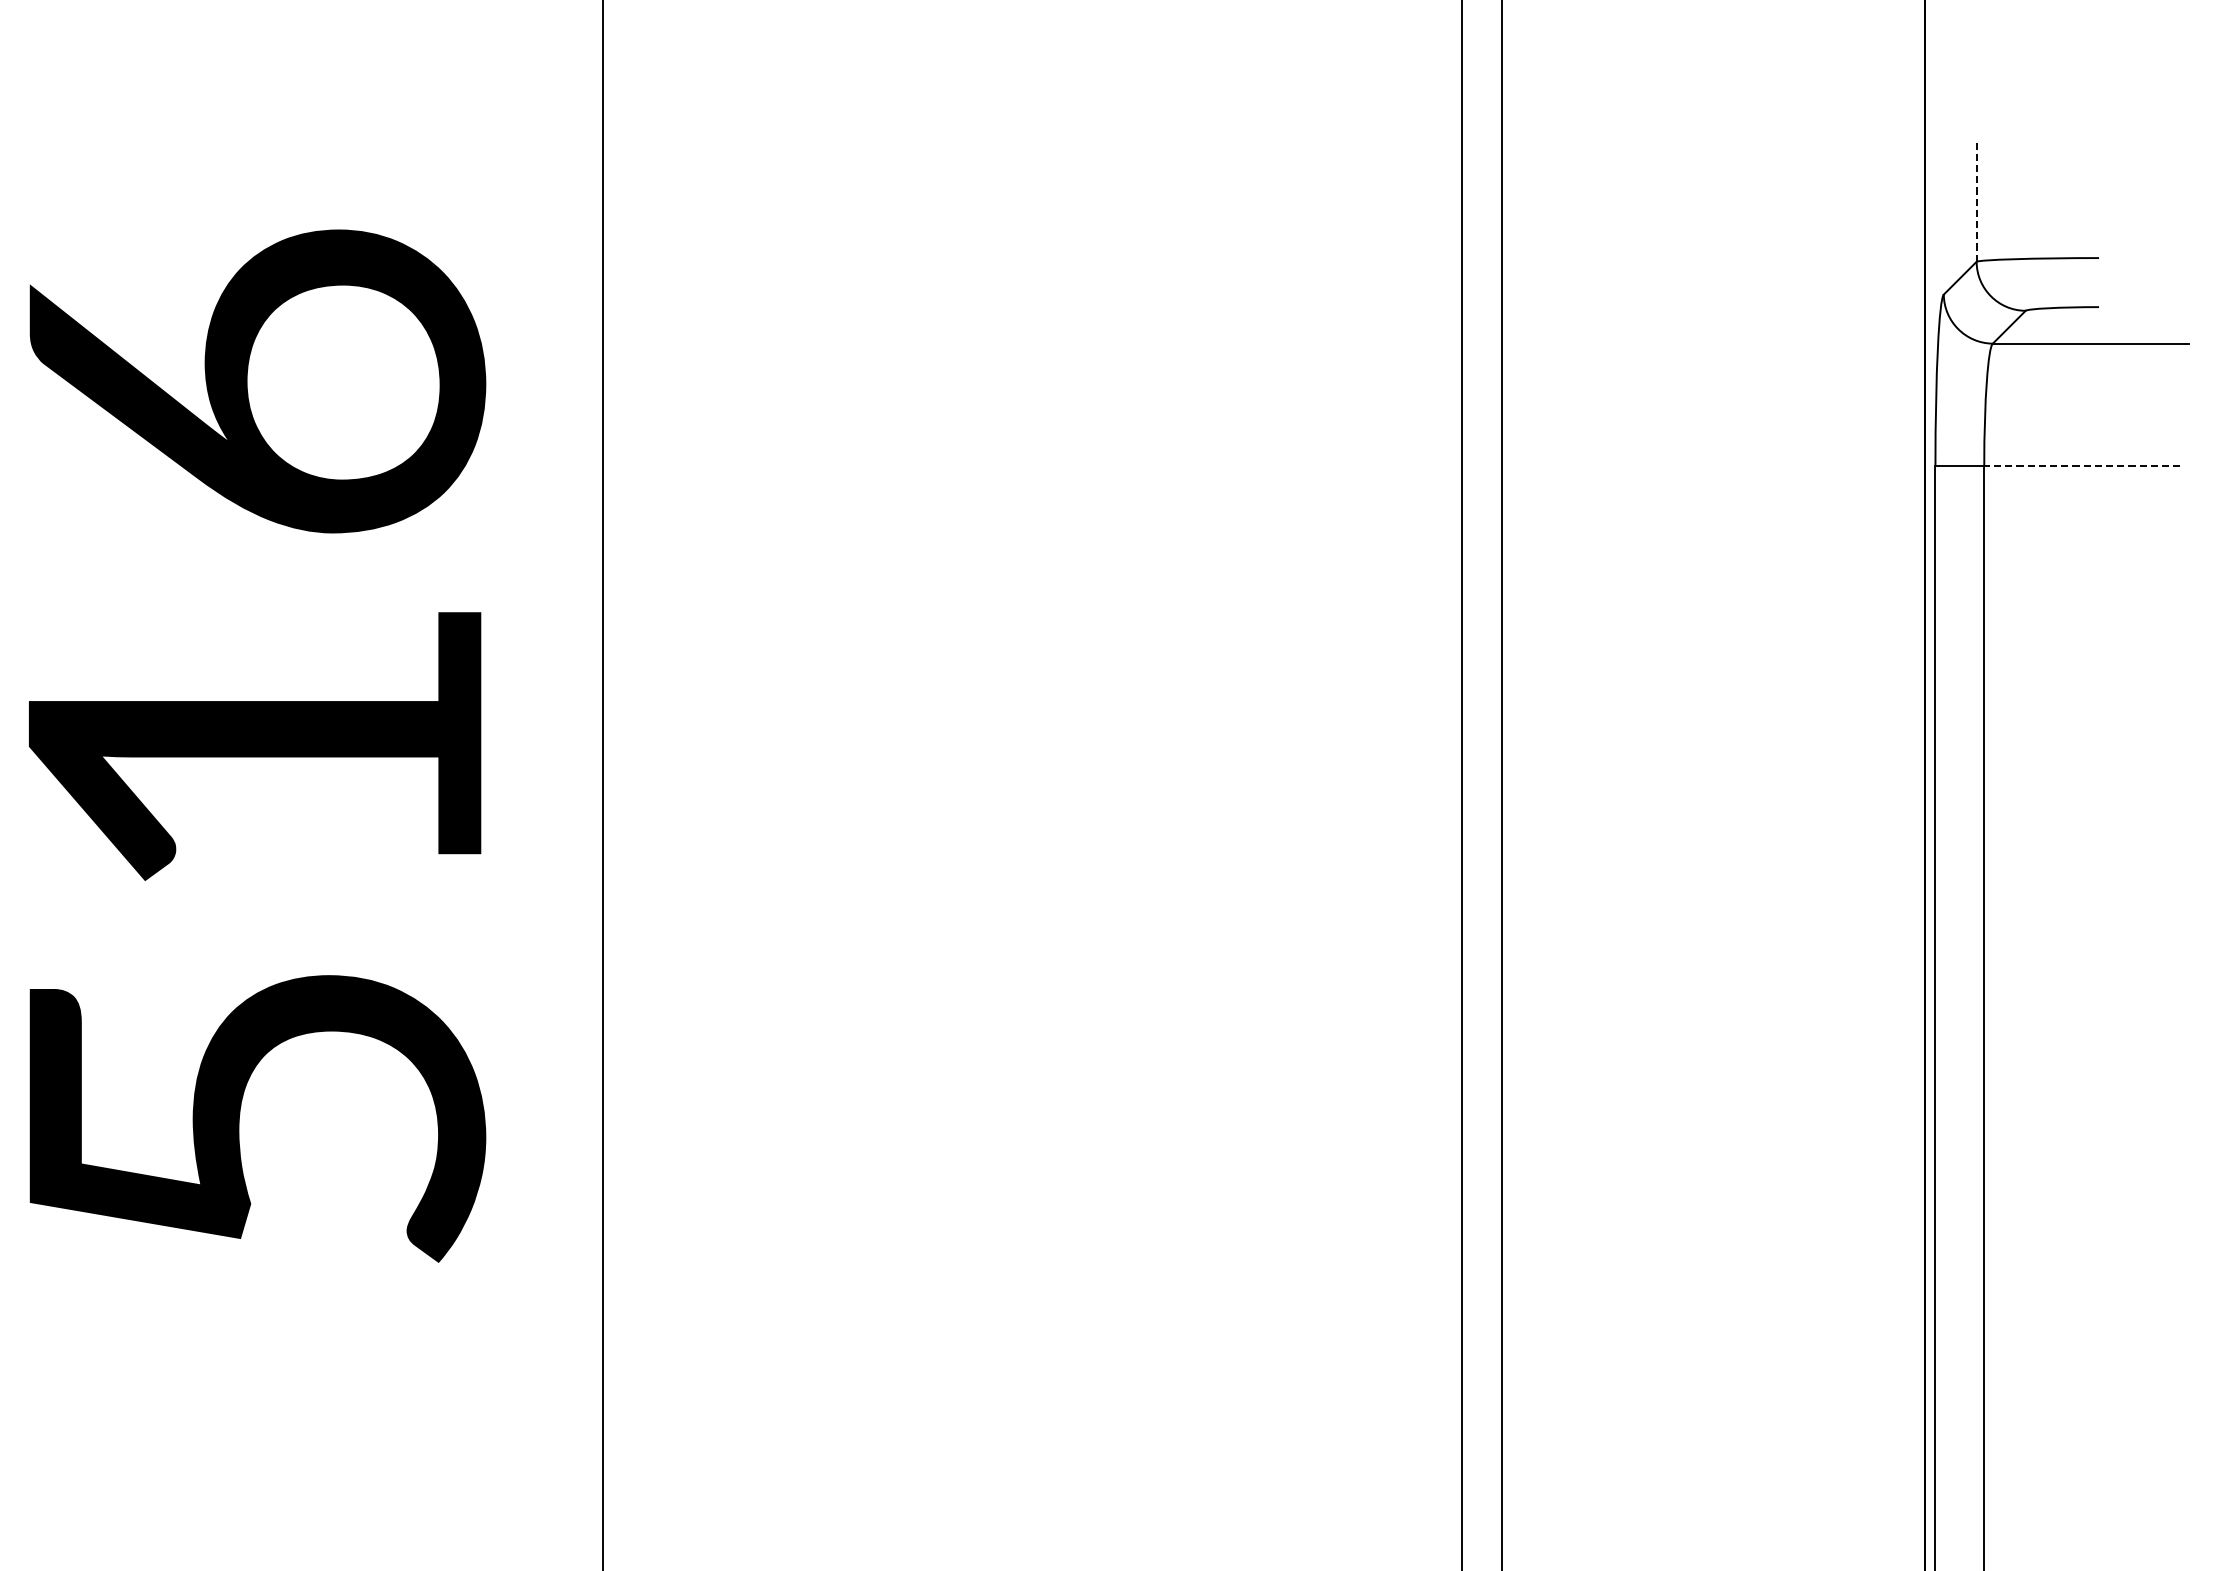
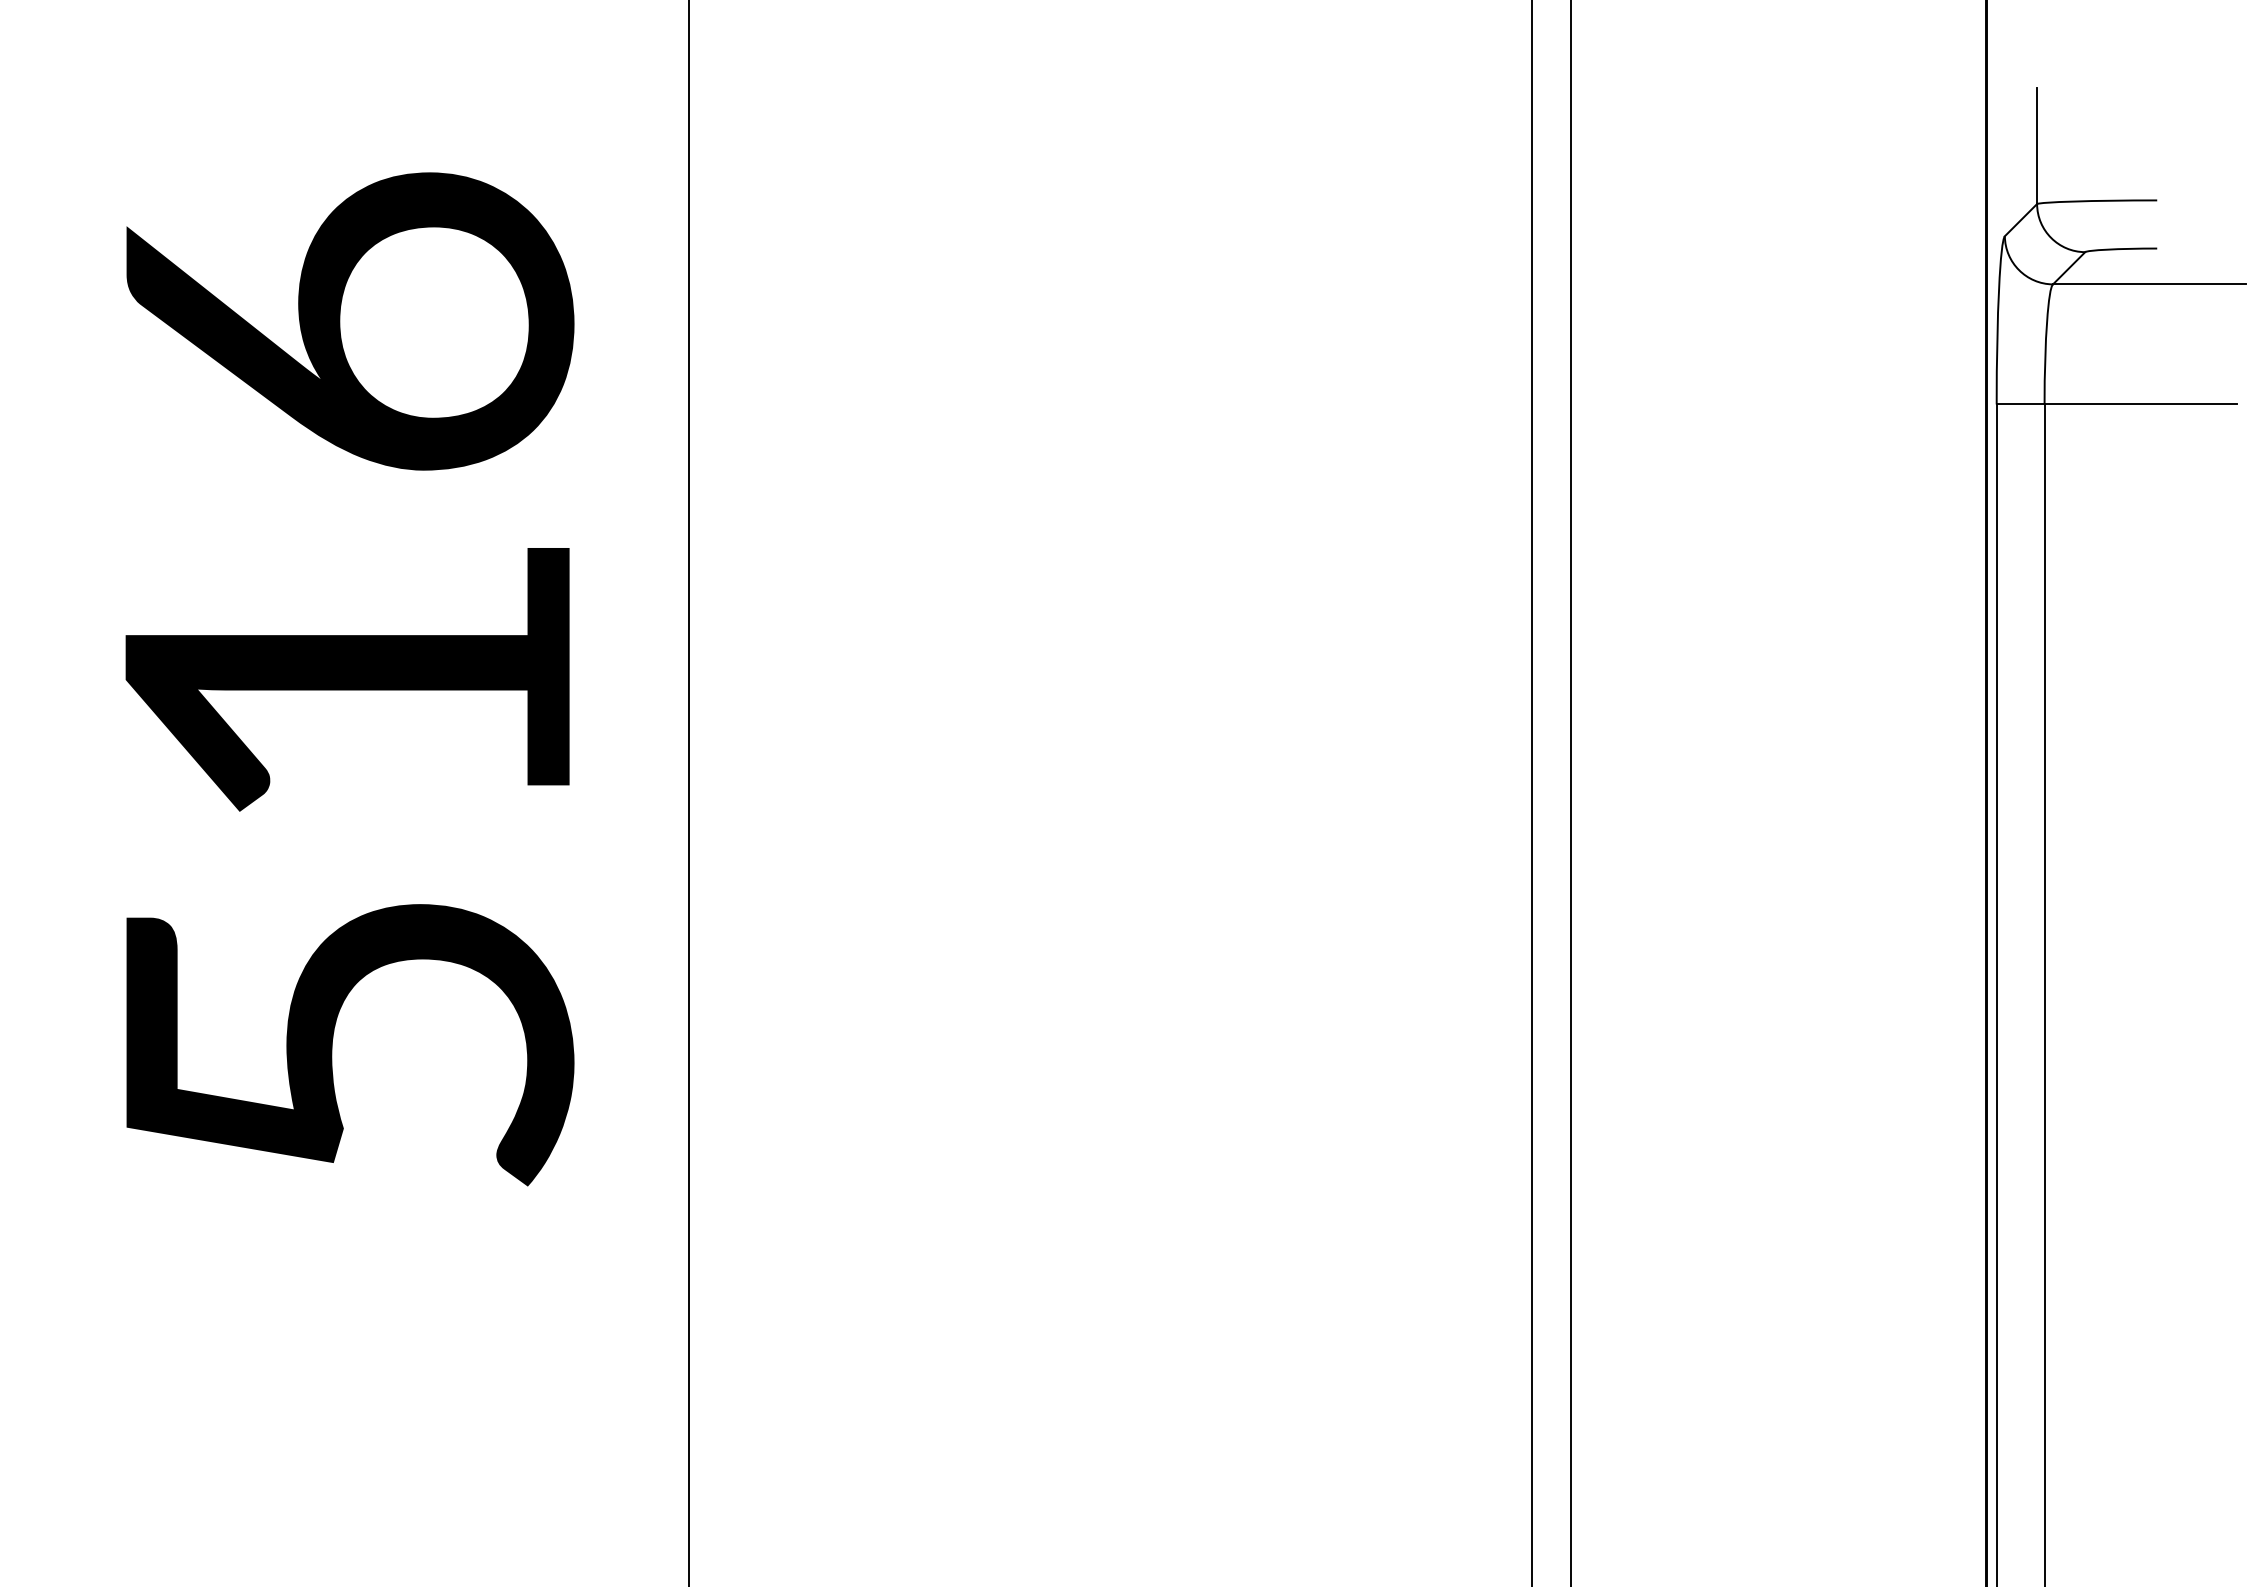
line: (1977, 202) -> (2037, 145), dashed -> solid
line: (2082, 466) -> (2140, 404), dashed -> solid

